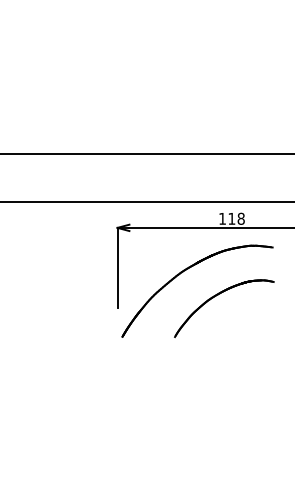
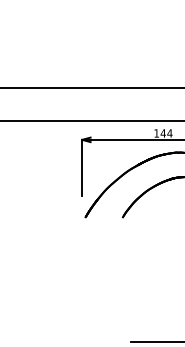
text: (236, 218) -> (166, 133), 118 -> 144

